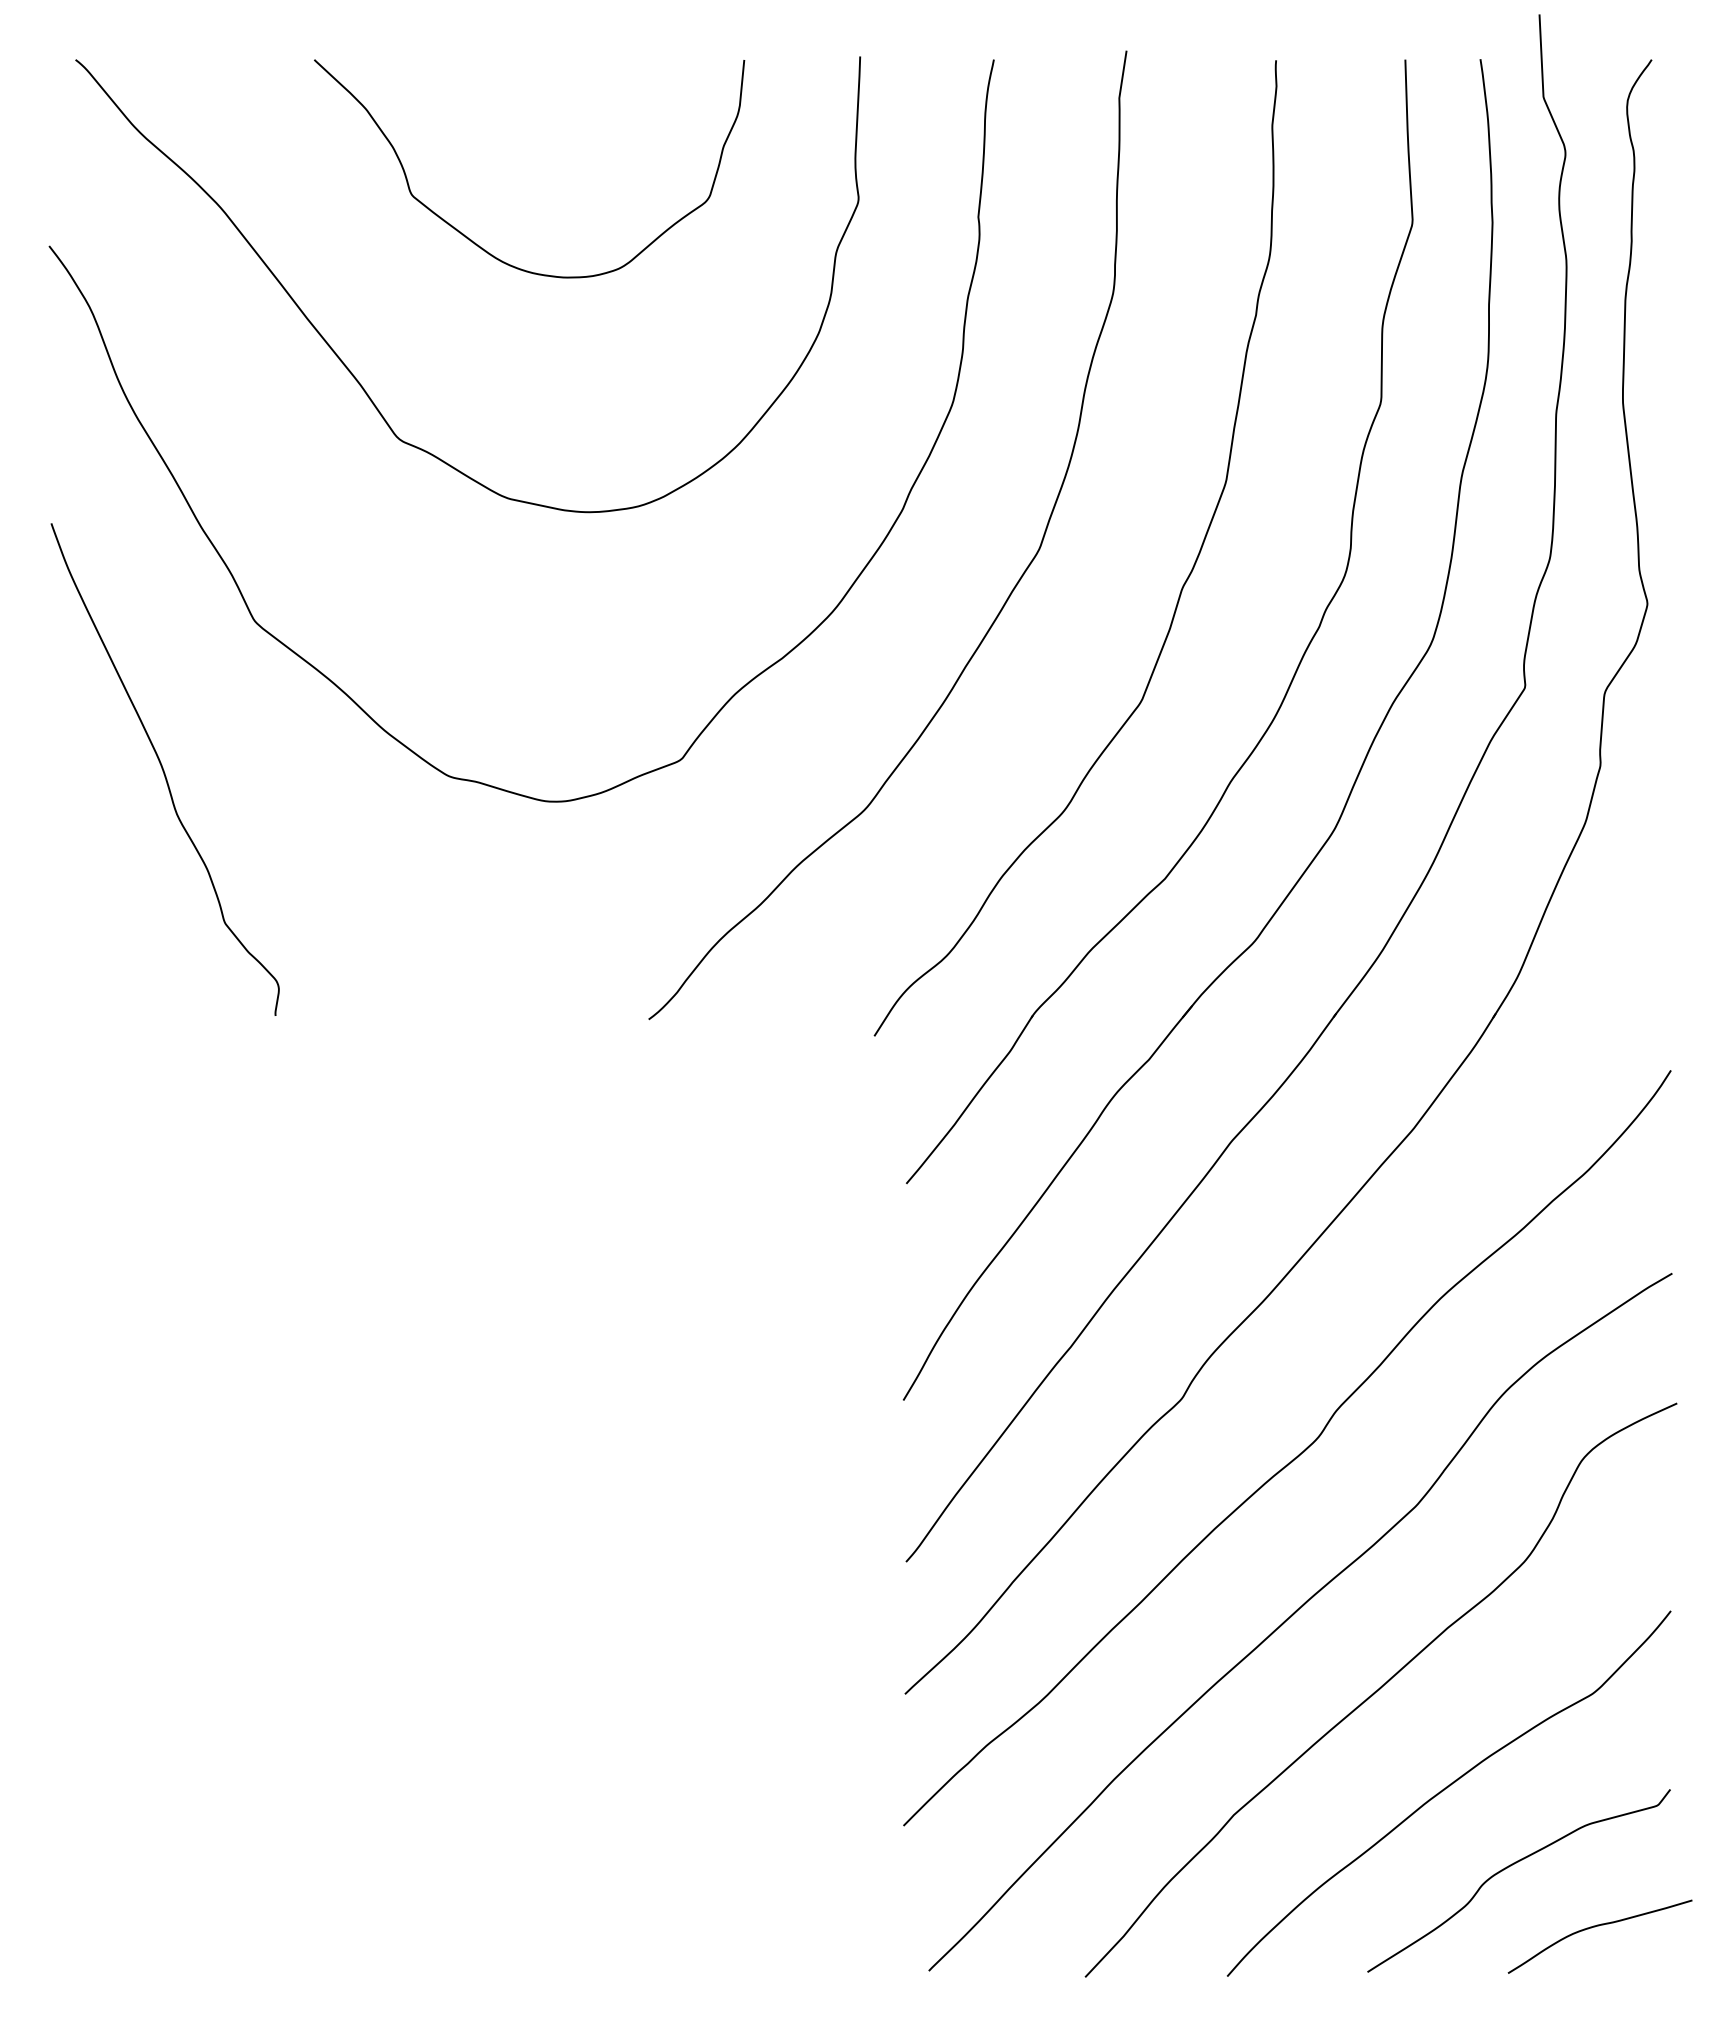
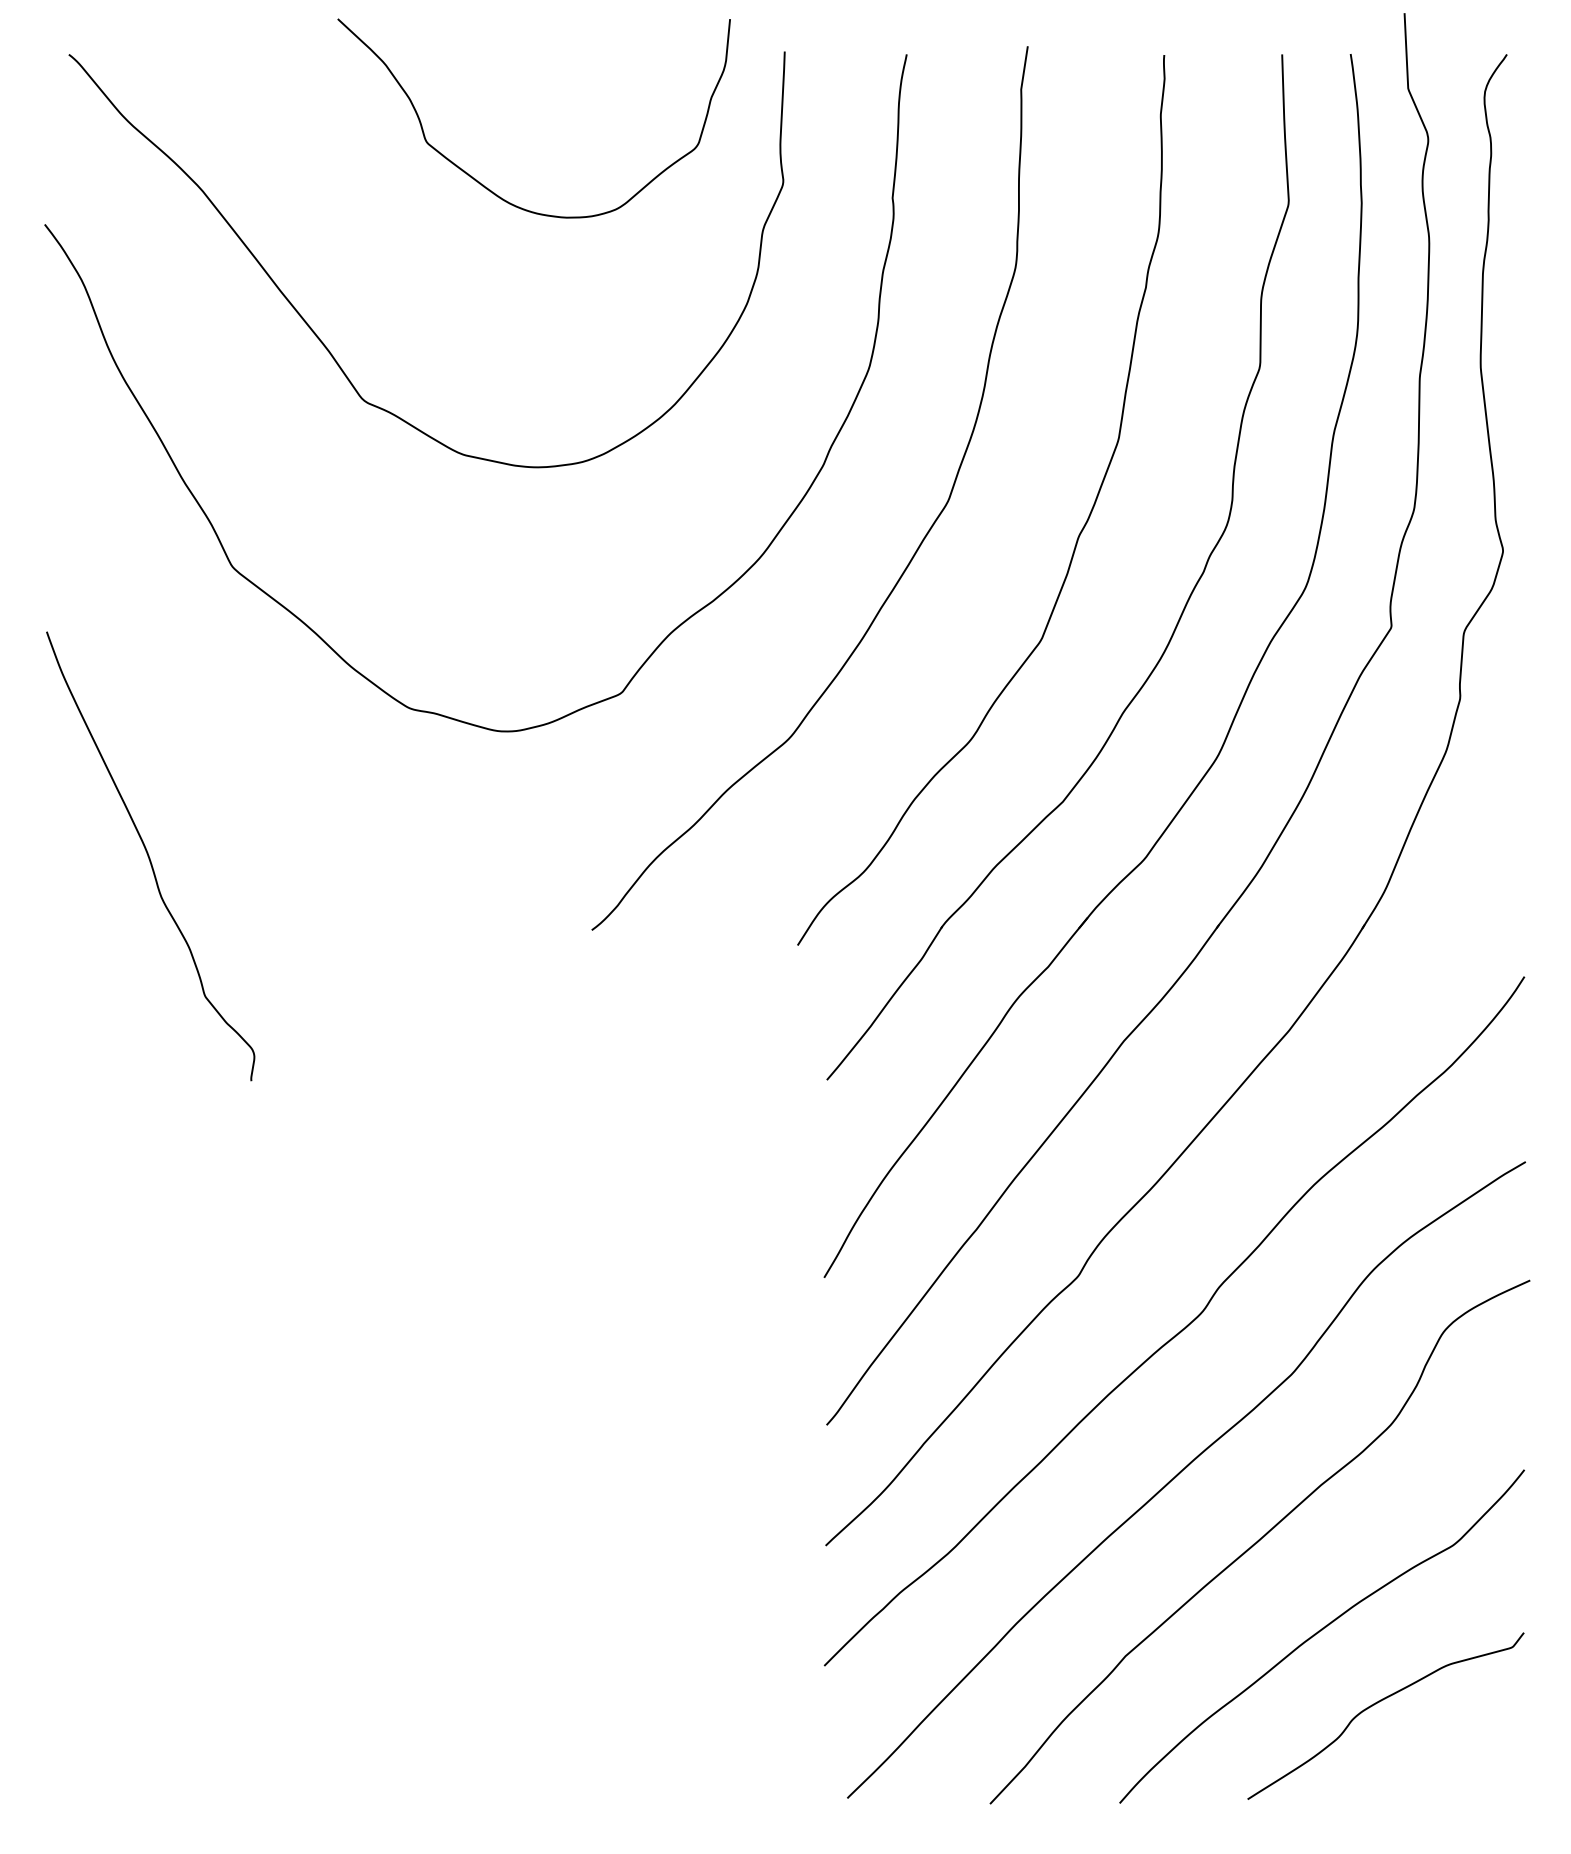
curve: (475, 242) -> (484, 185), moved
curve: (163, 769) -> (149, 856), moved
curve: (1595, 1927) -> (1455, 1758), removed

